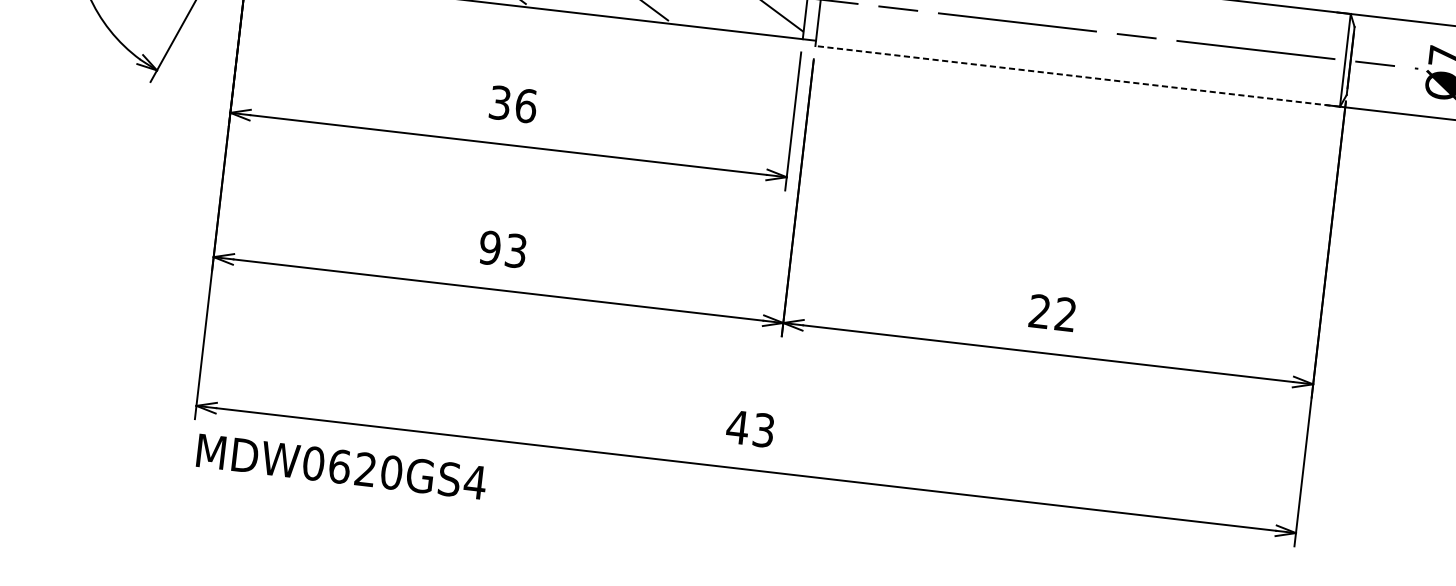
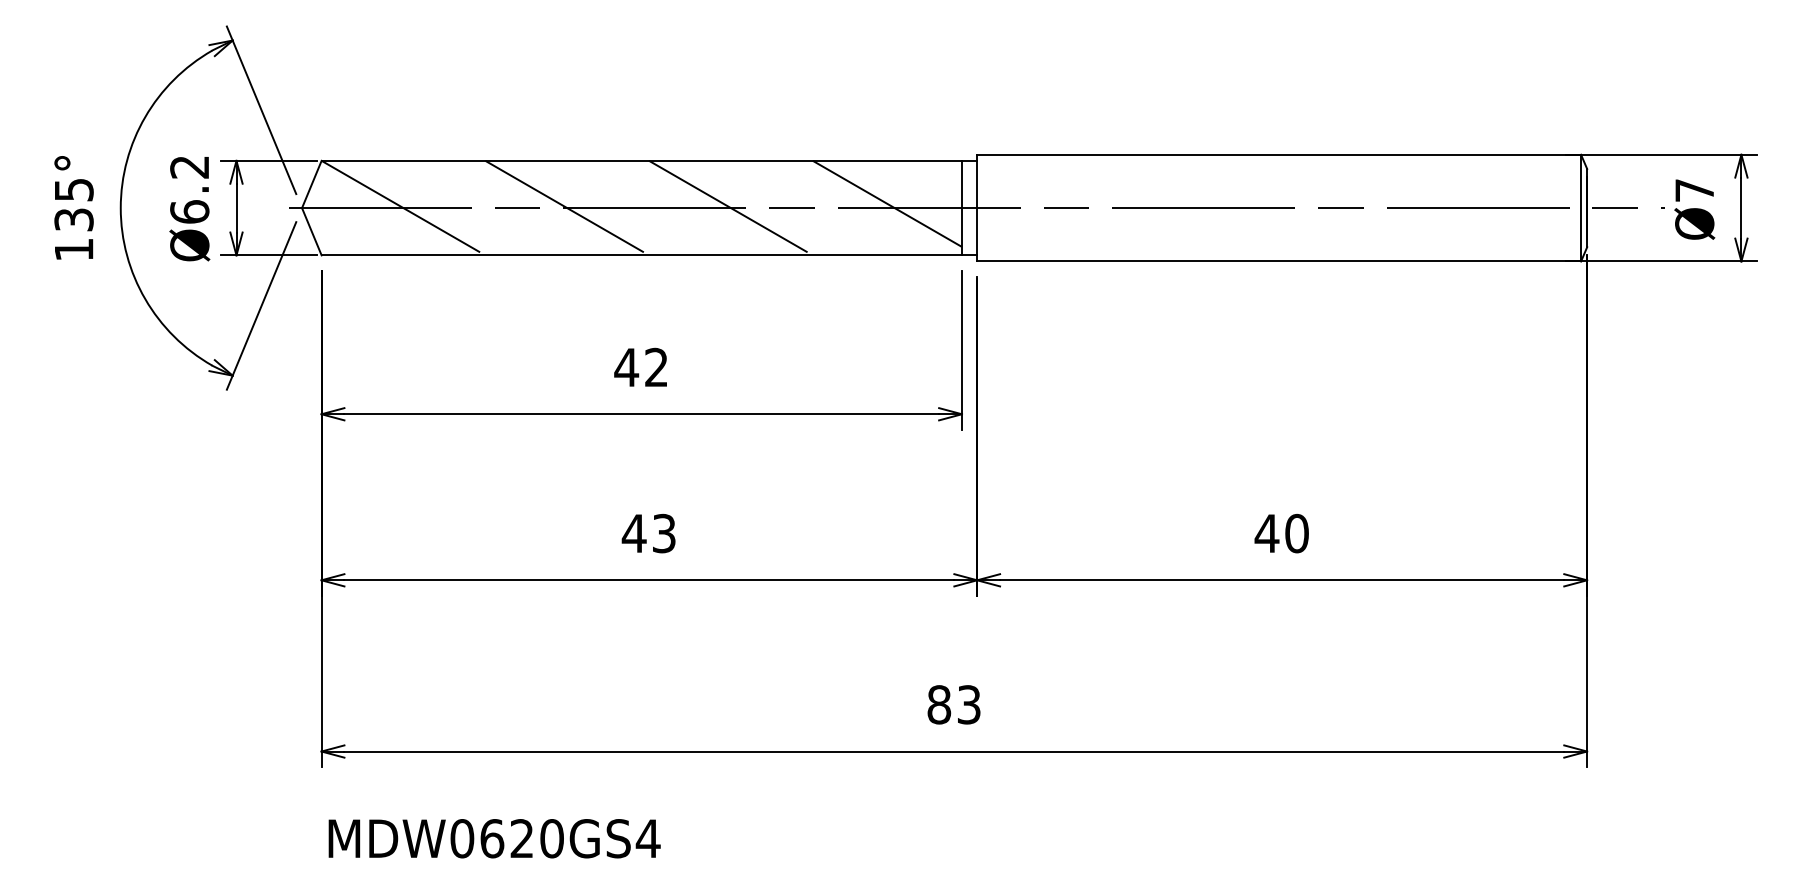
line: (1077, 76) -> (1279, 261), dashed -> solid
text: (513, 104) -> (641, 367), 36 -> 42
text: (489, 247) -> (633, 533), 93 -> 43
text: (1052, 312) -> (1281, 533), 22 -> 40
text: (737, 427) -> (938, 704), 43 -> 83
text: (341, 466) -> (494, 838), moved

